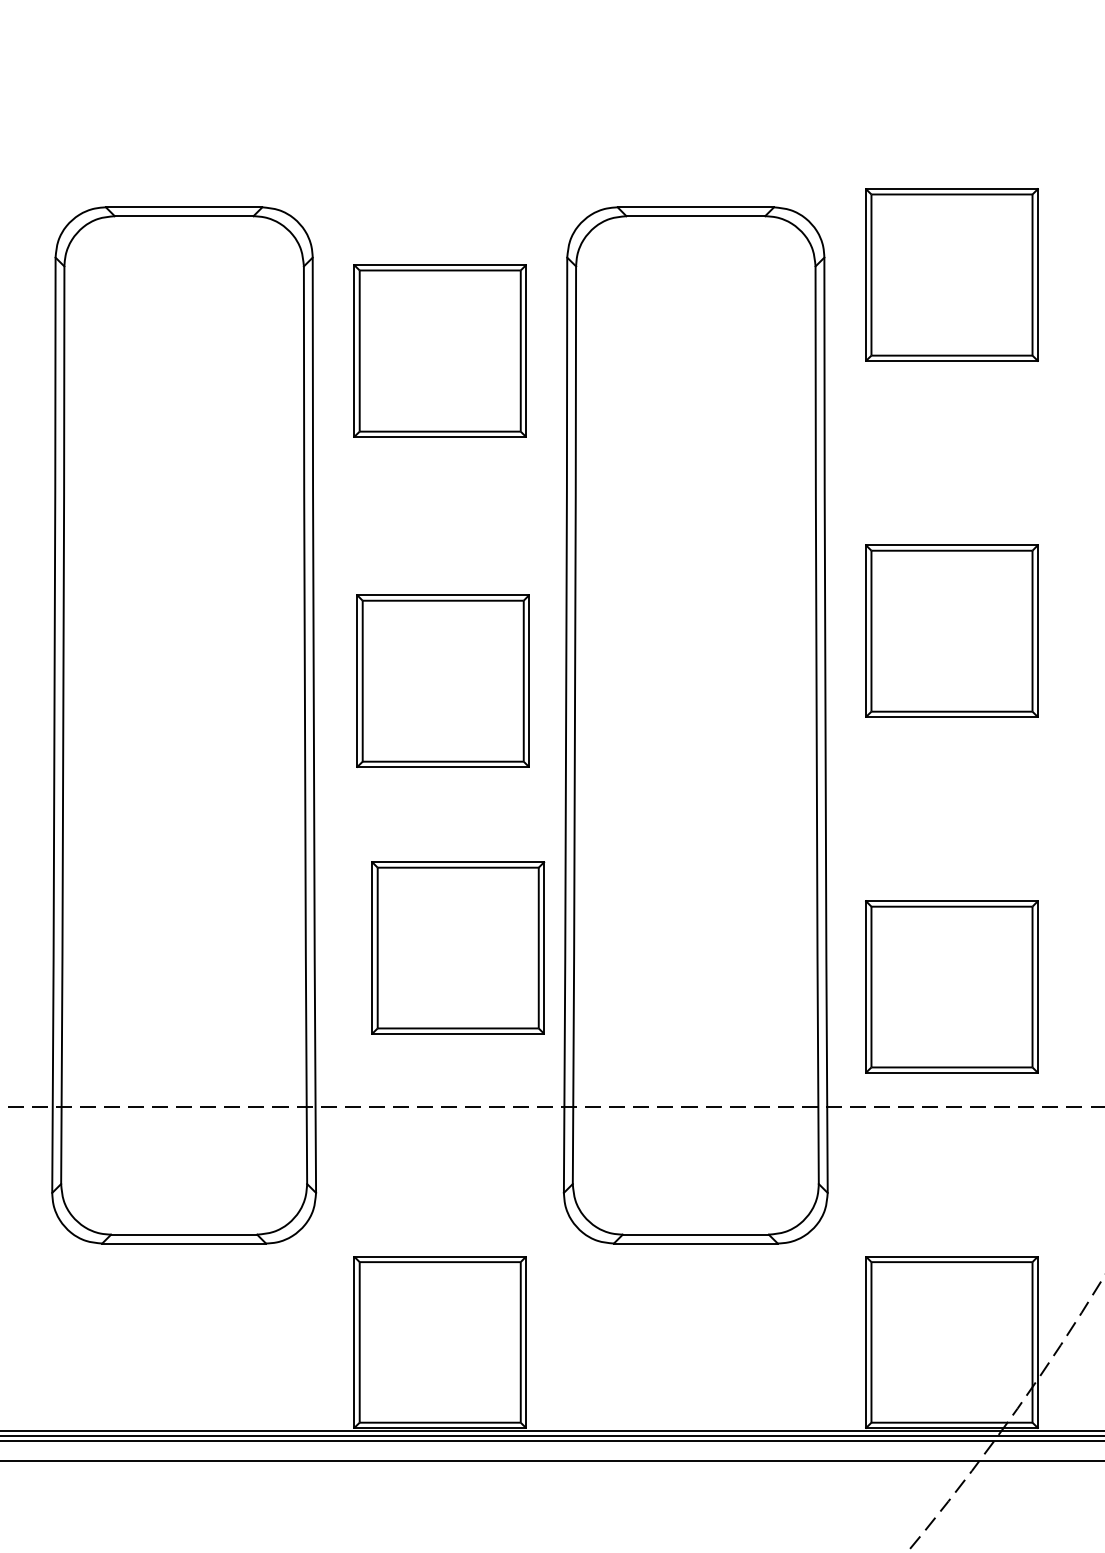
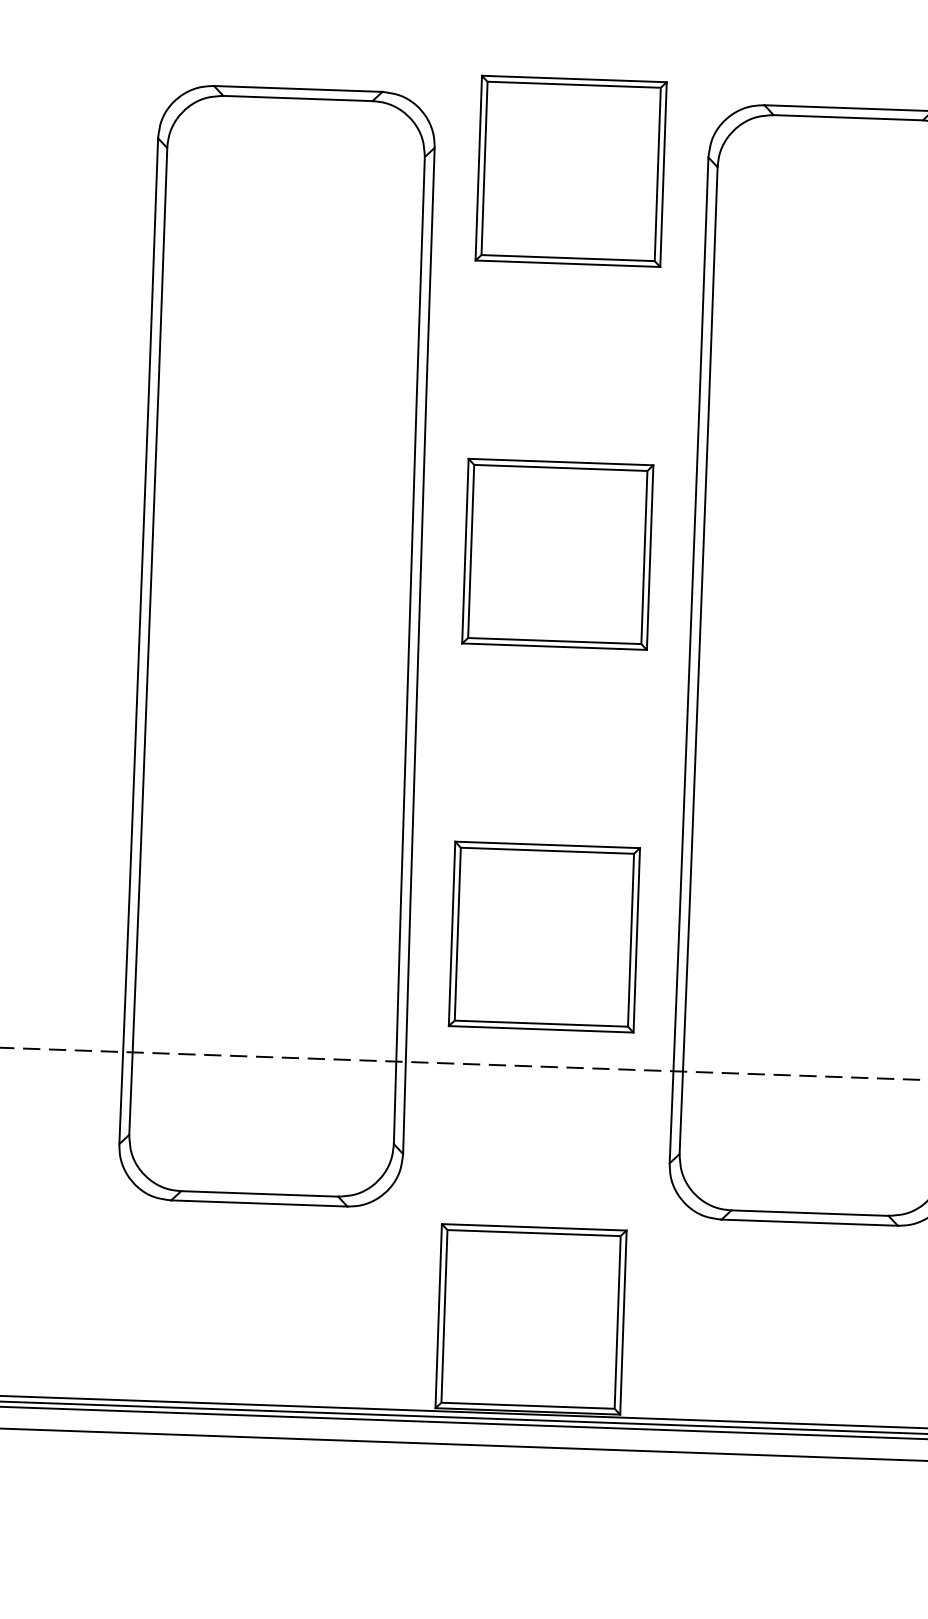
part: (439, 350) -> (570, 170), moved
part: (442, 680) -> (557, 553), moved
part: (458, 947) -> (544, 936), moved

